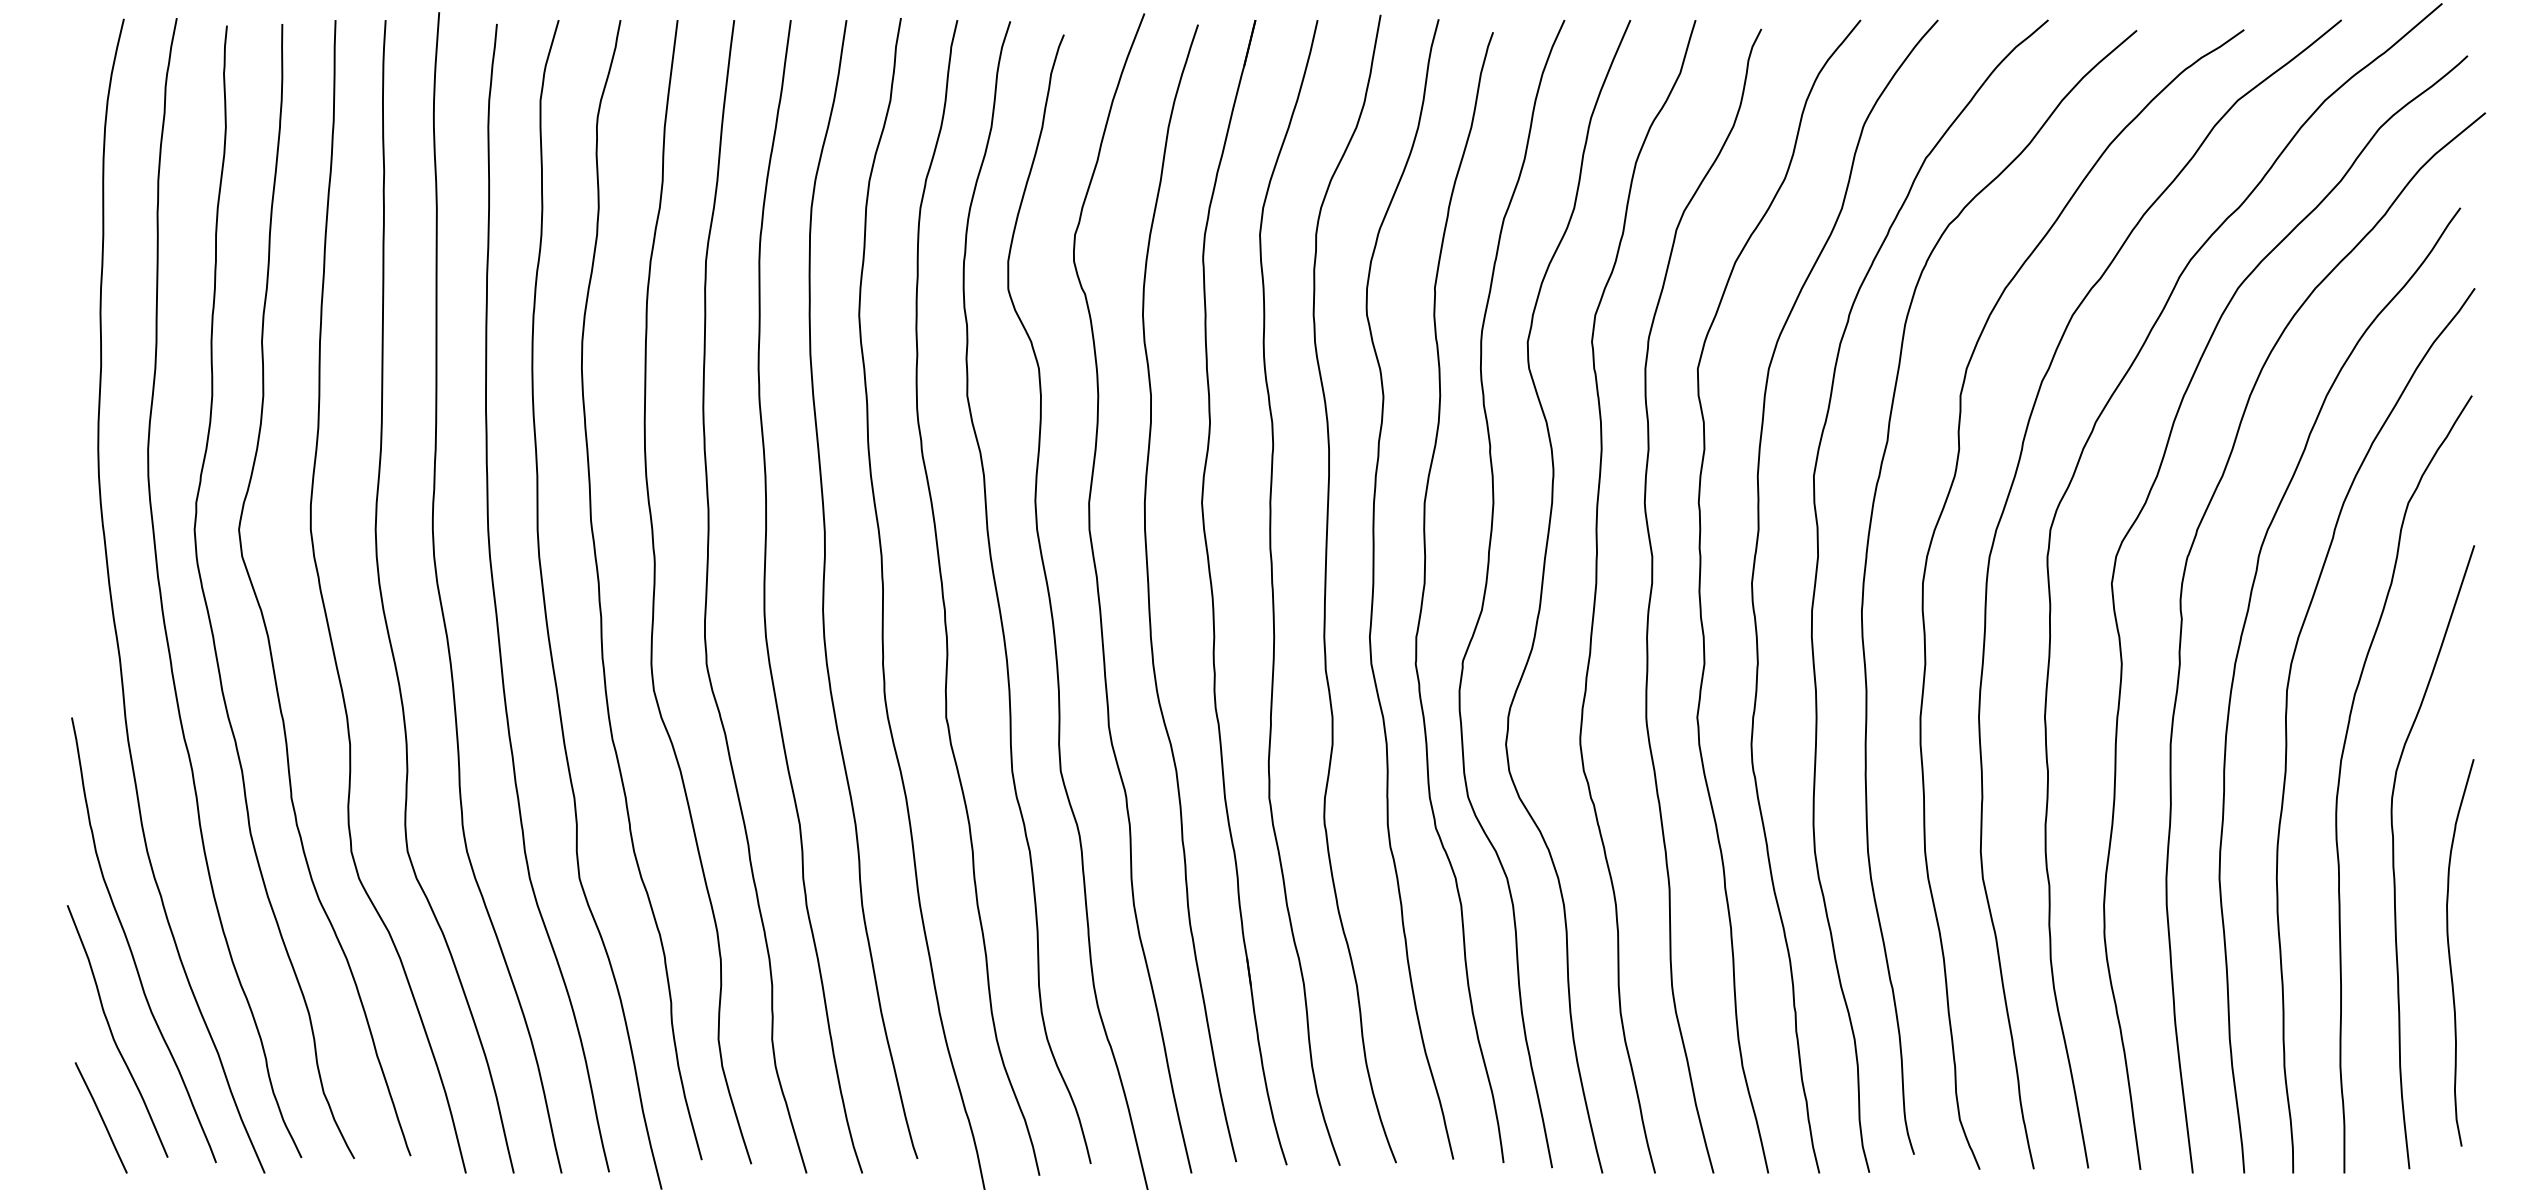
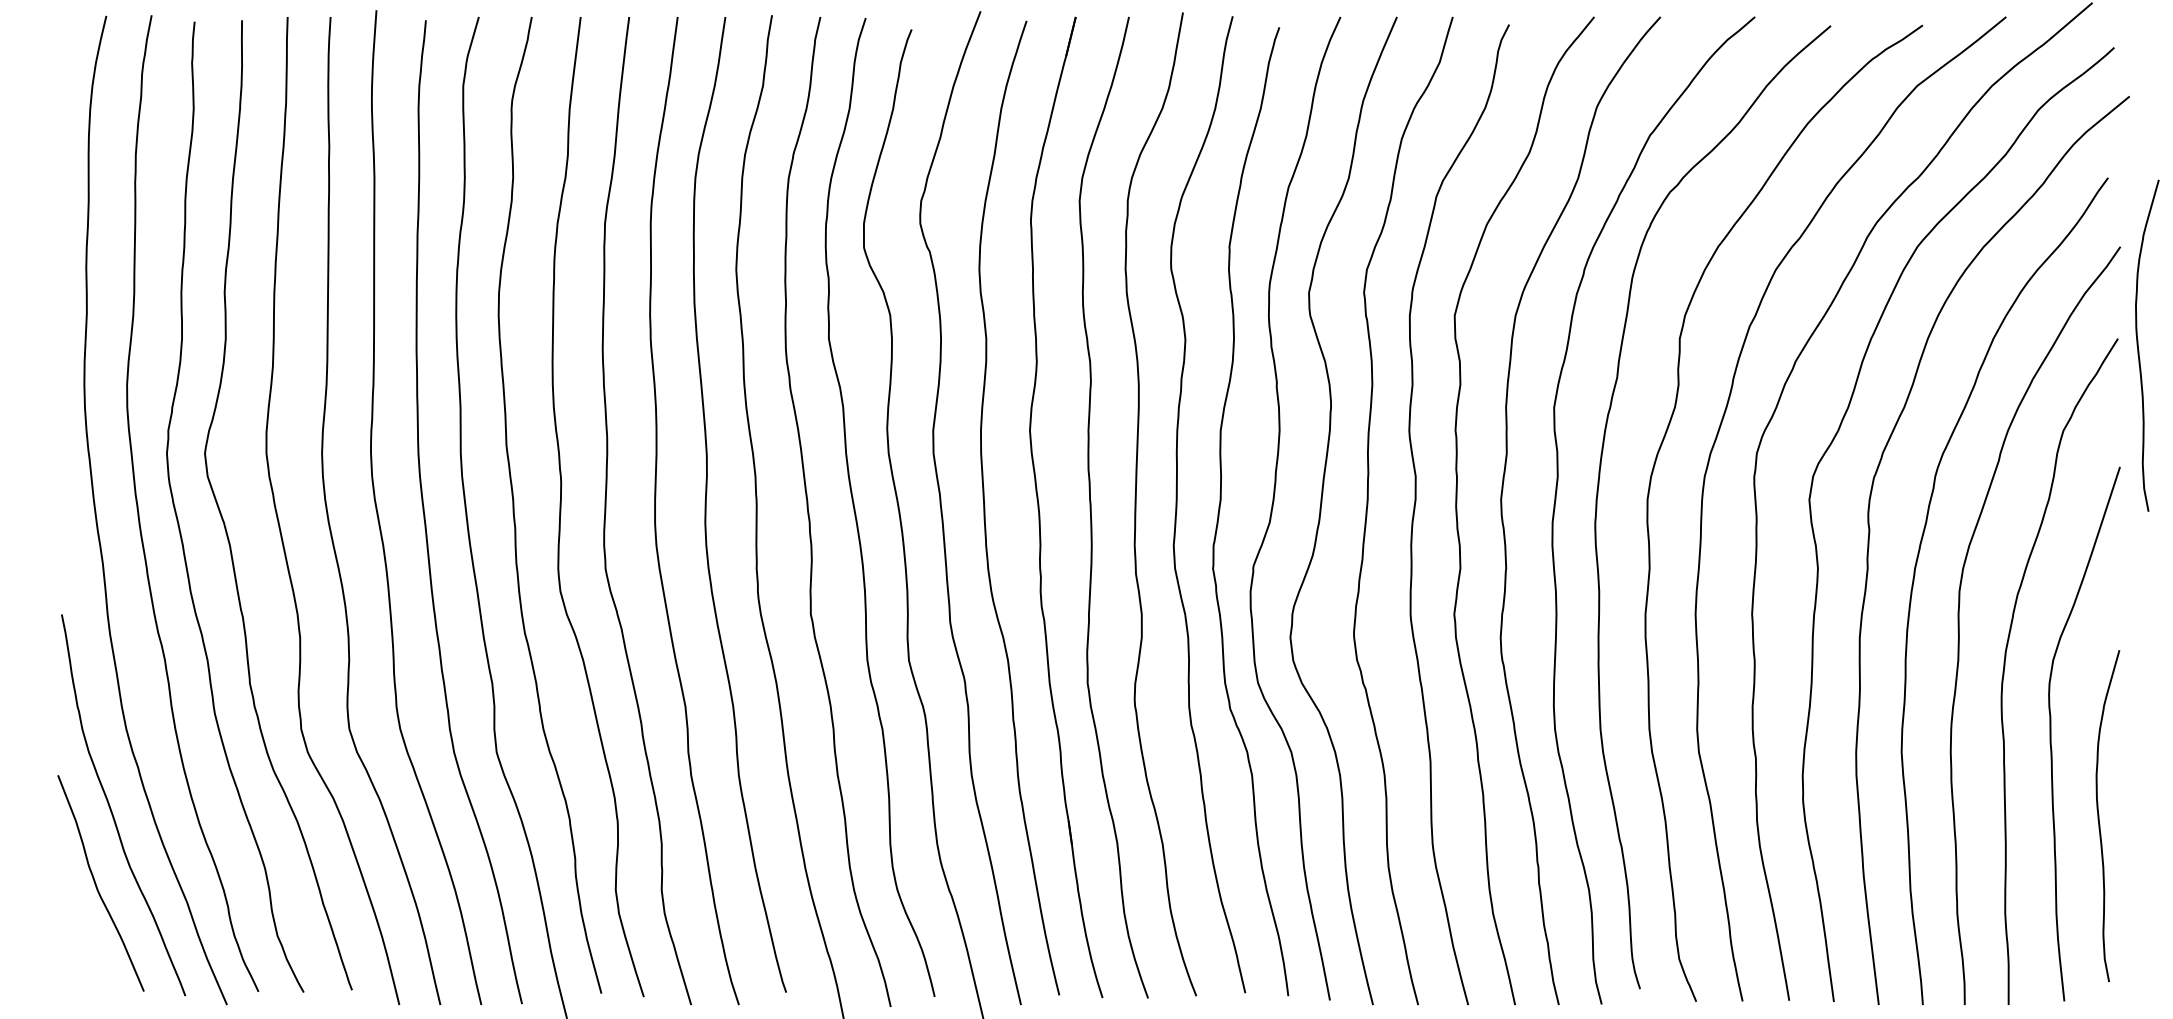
curve: (2496, 404) -> (2138, 346), added
line: (100, 1117) -> (86, 957), removed

